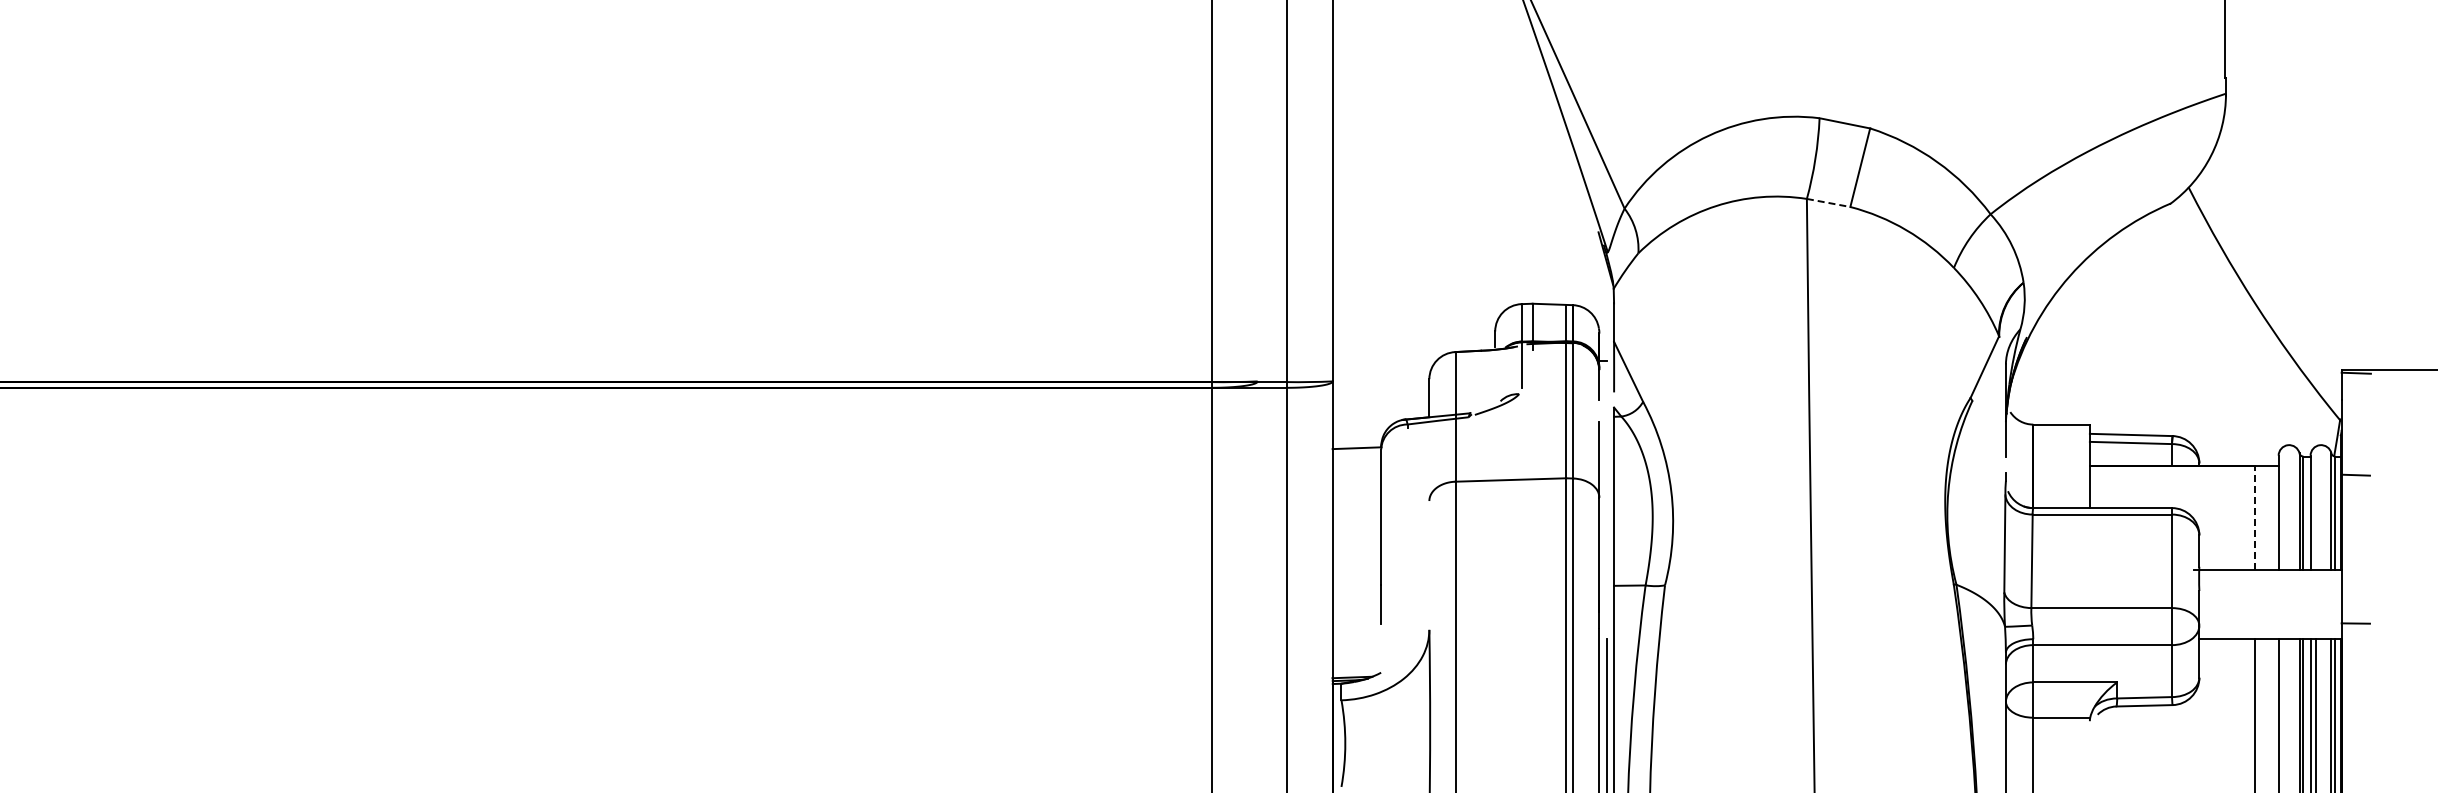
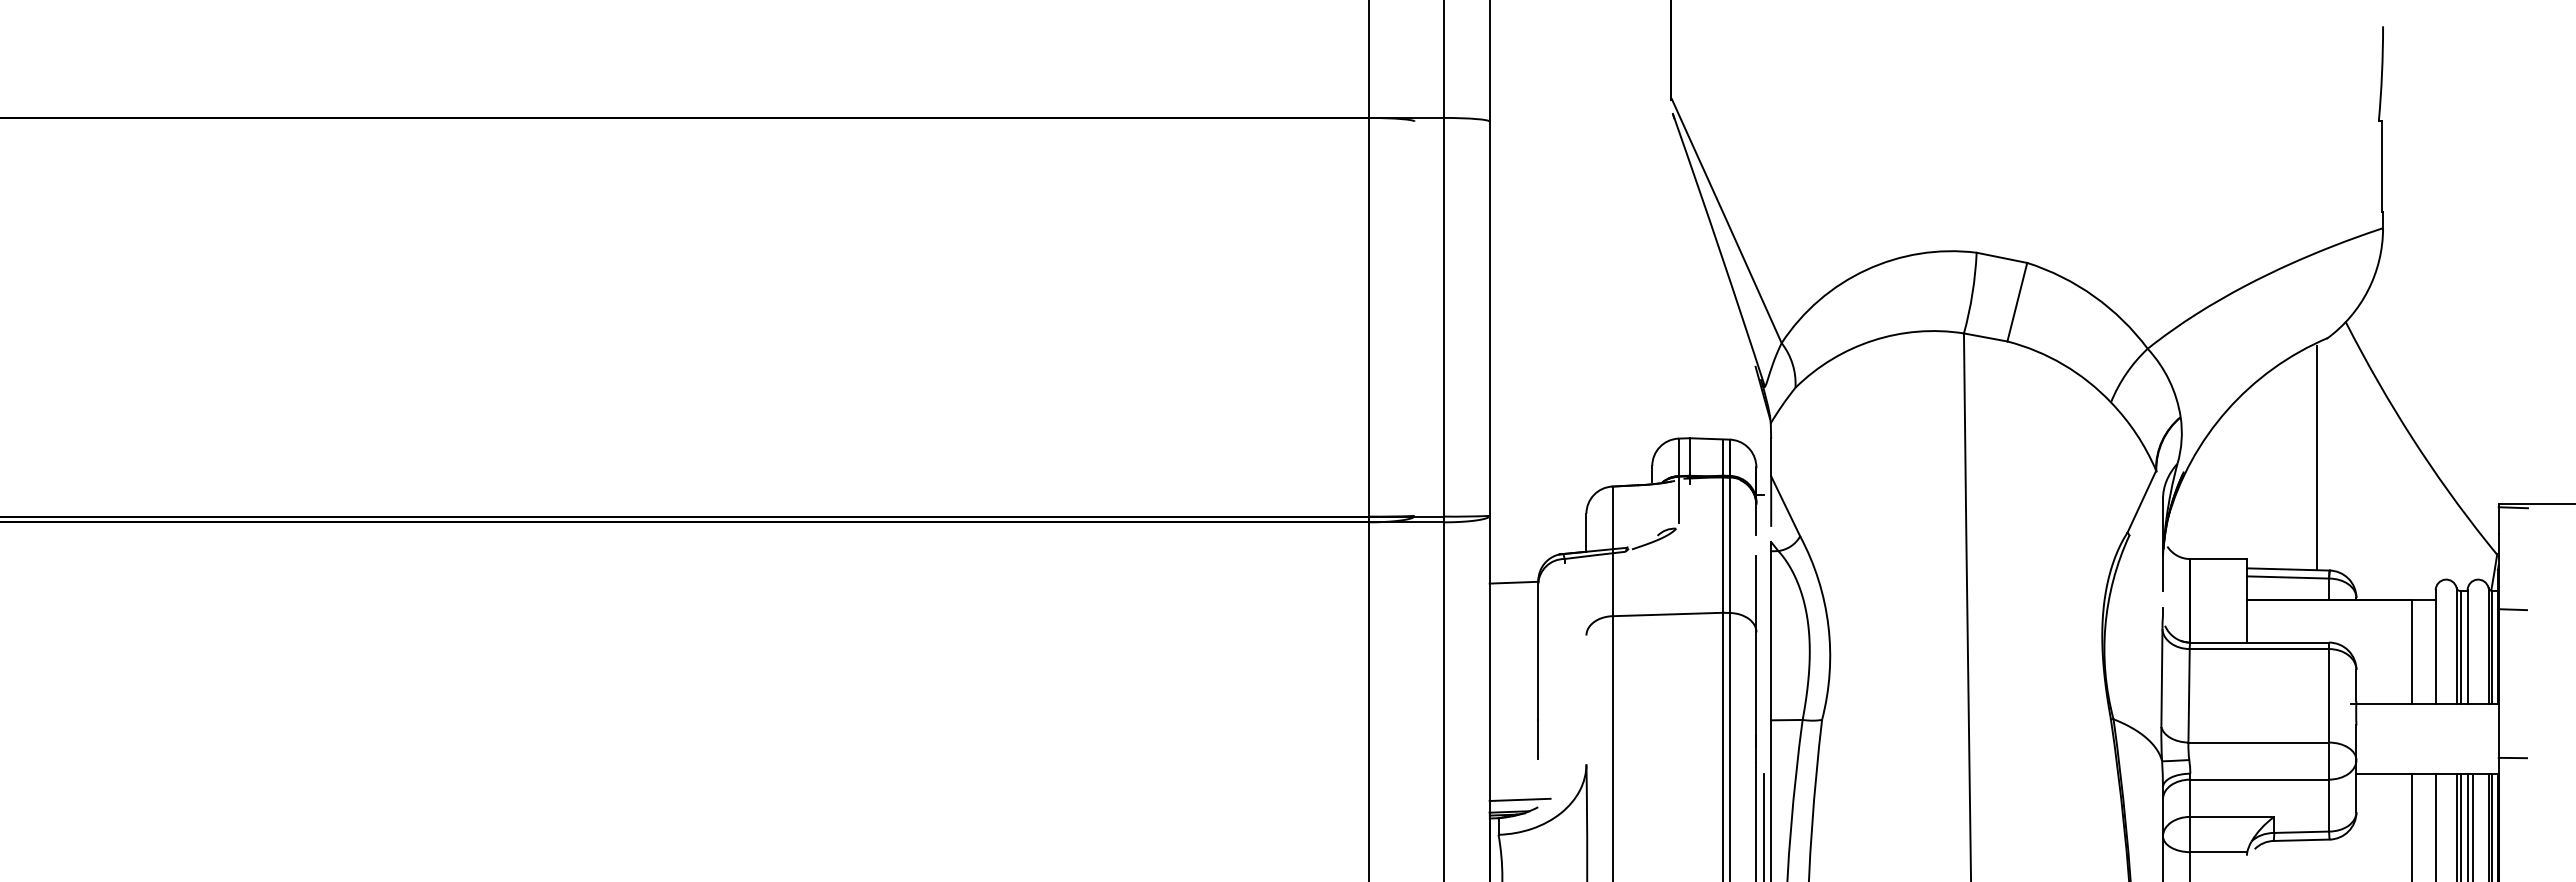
line: (1829, 203) -> (1986, 337), dashed -> solid
line: (2159, 324) -> (2316, 458), added
line: (2255, 517) -> (2412, 651), dashed -> solid
line: (1362, 665) -> (1519, 799), added

